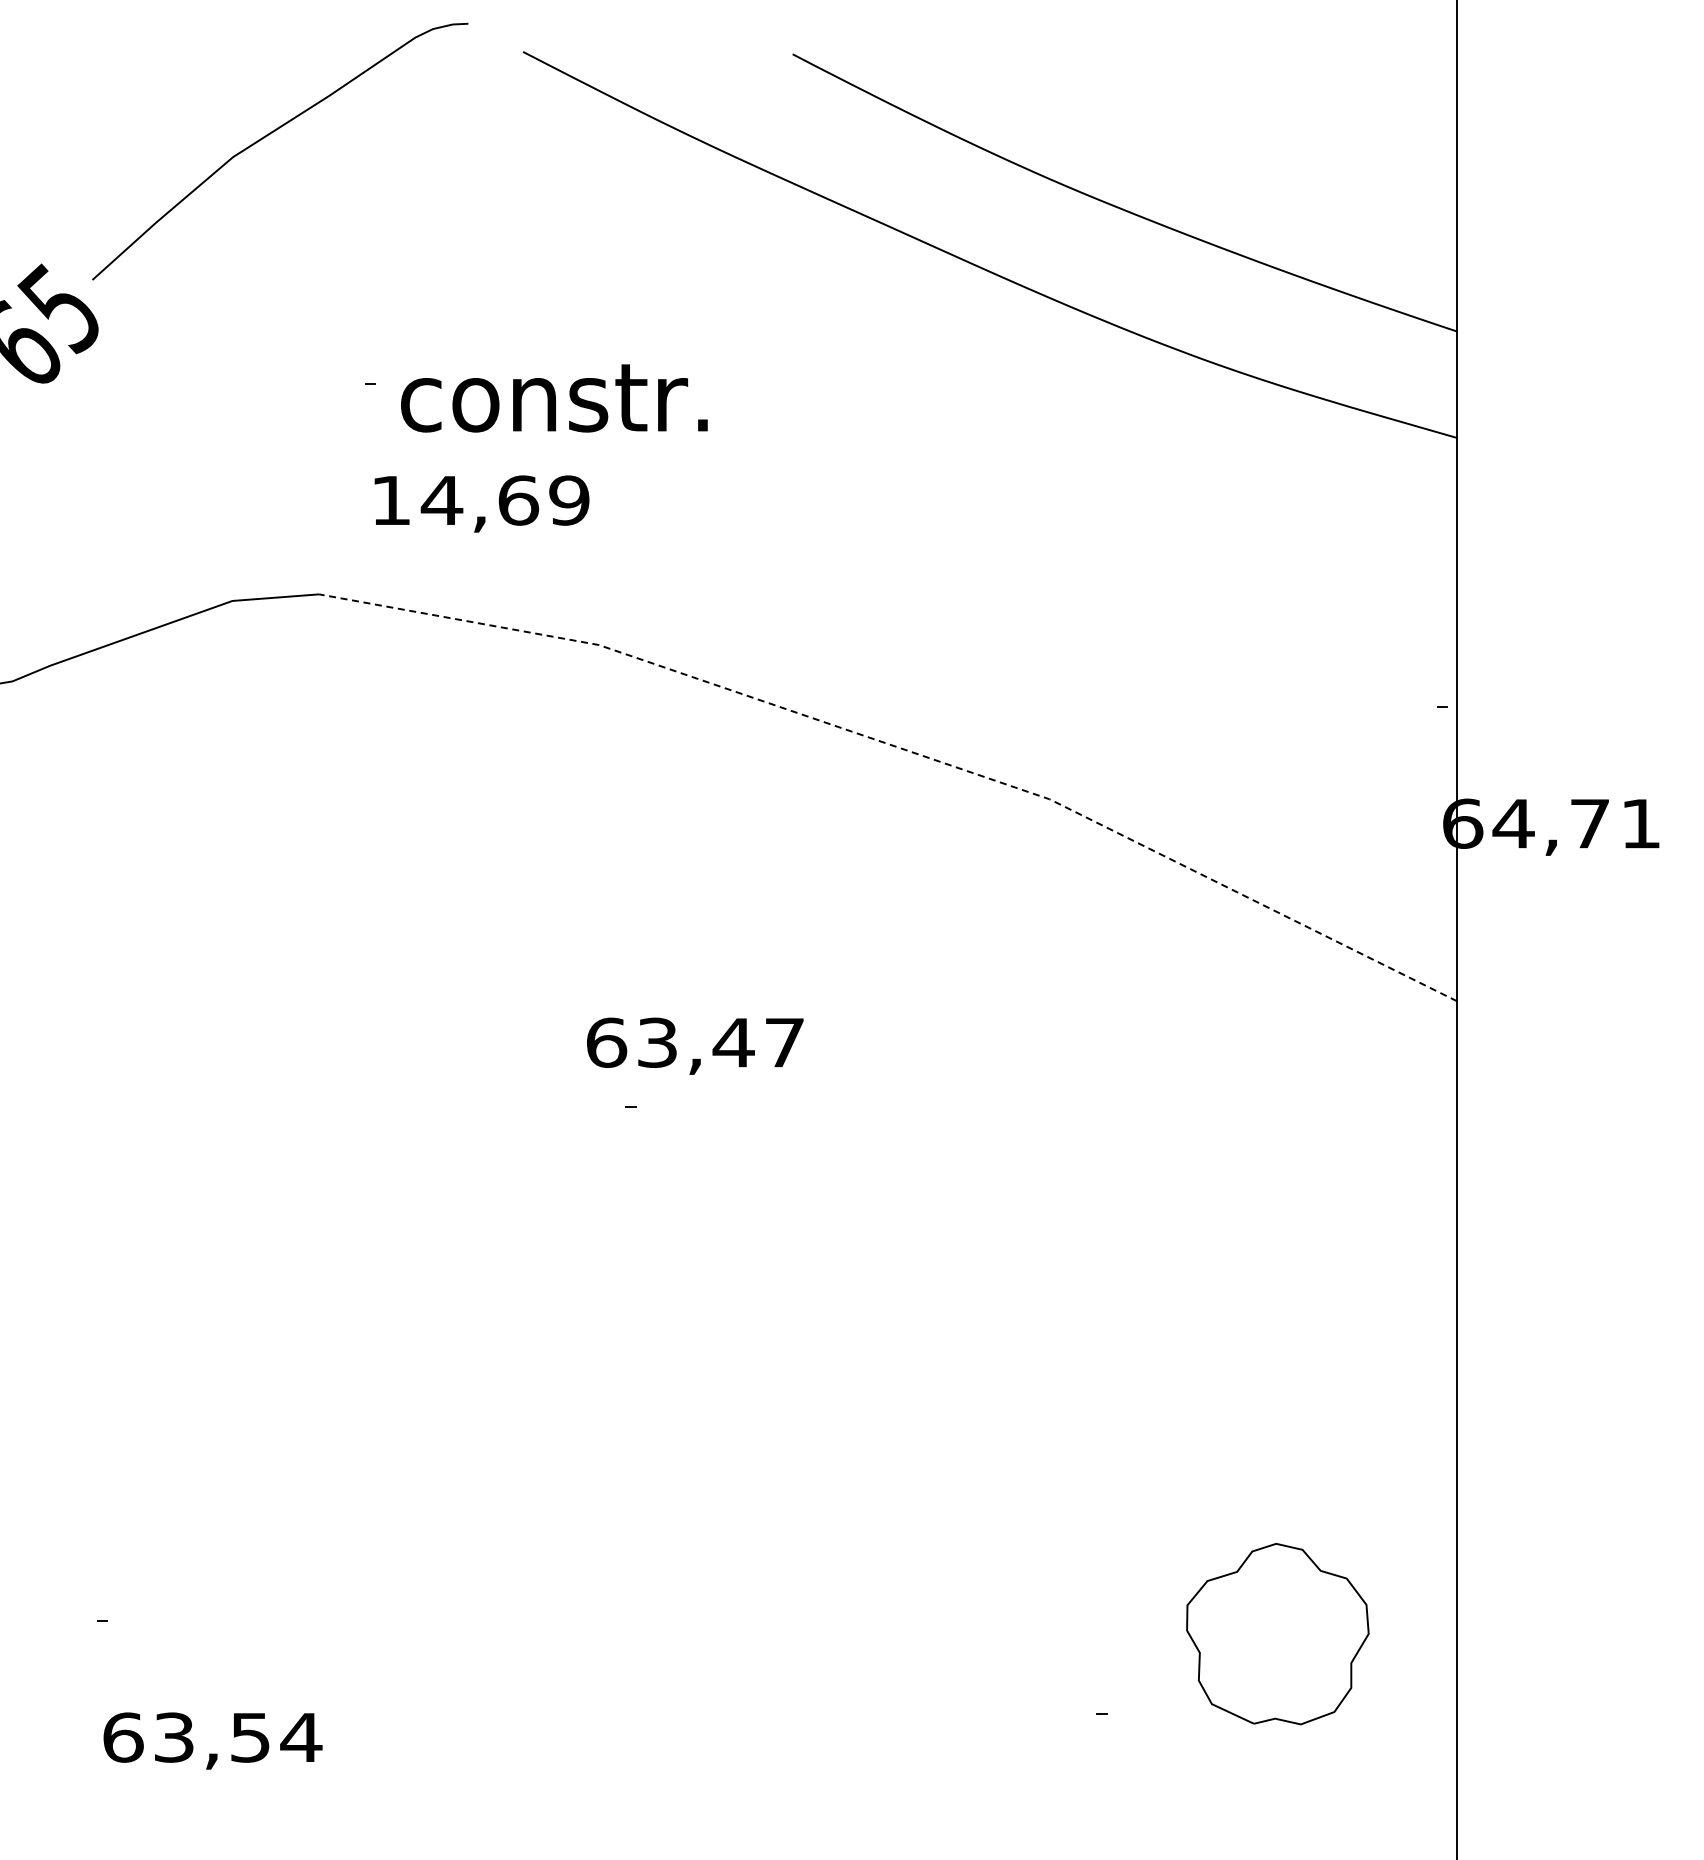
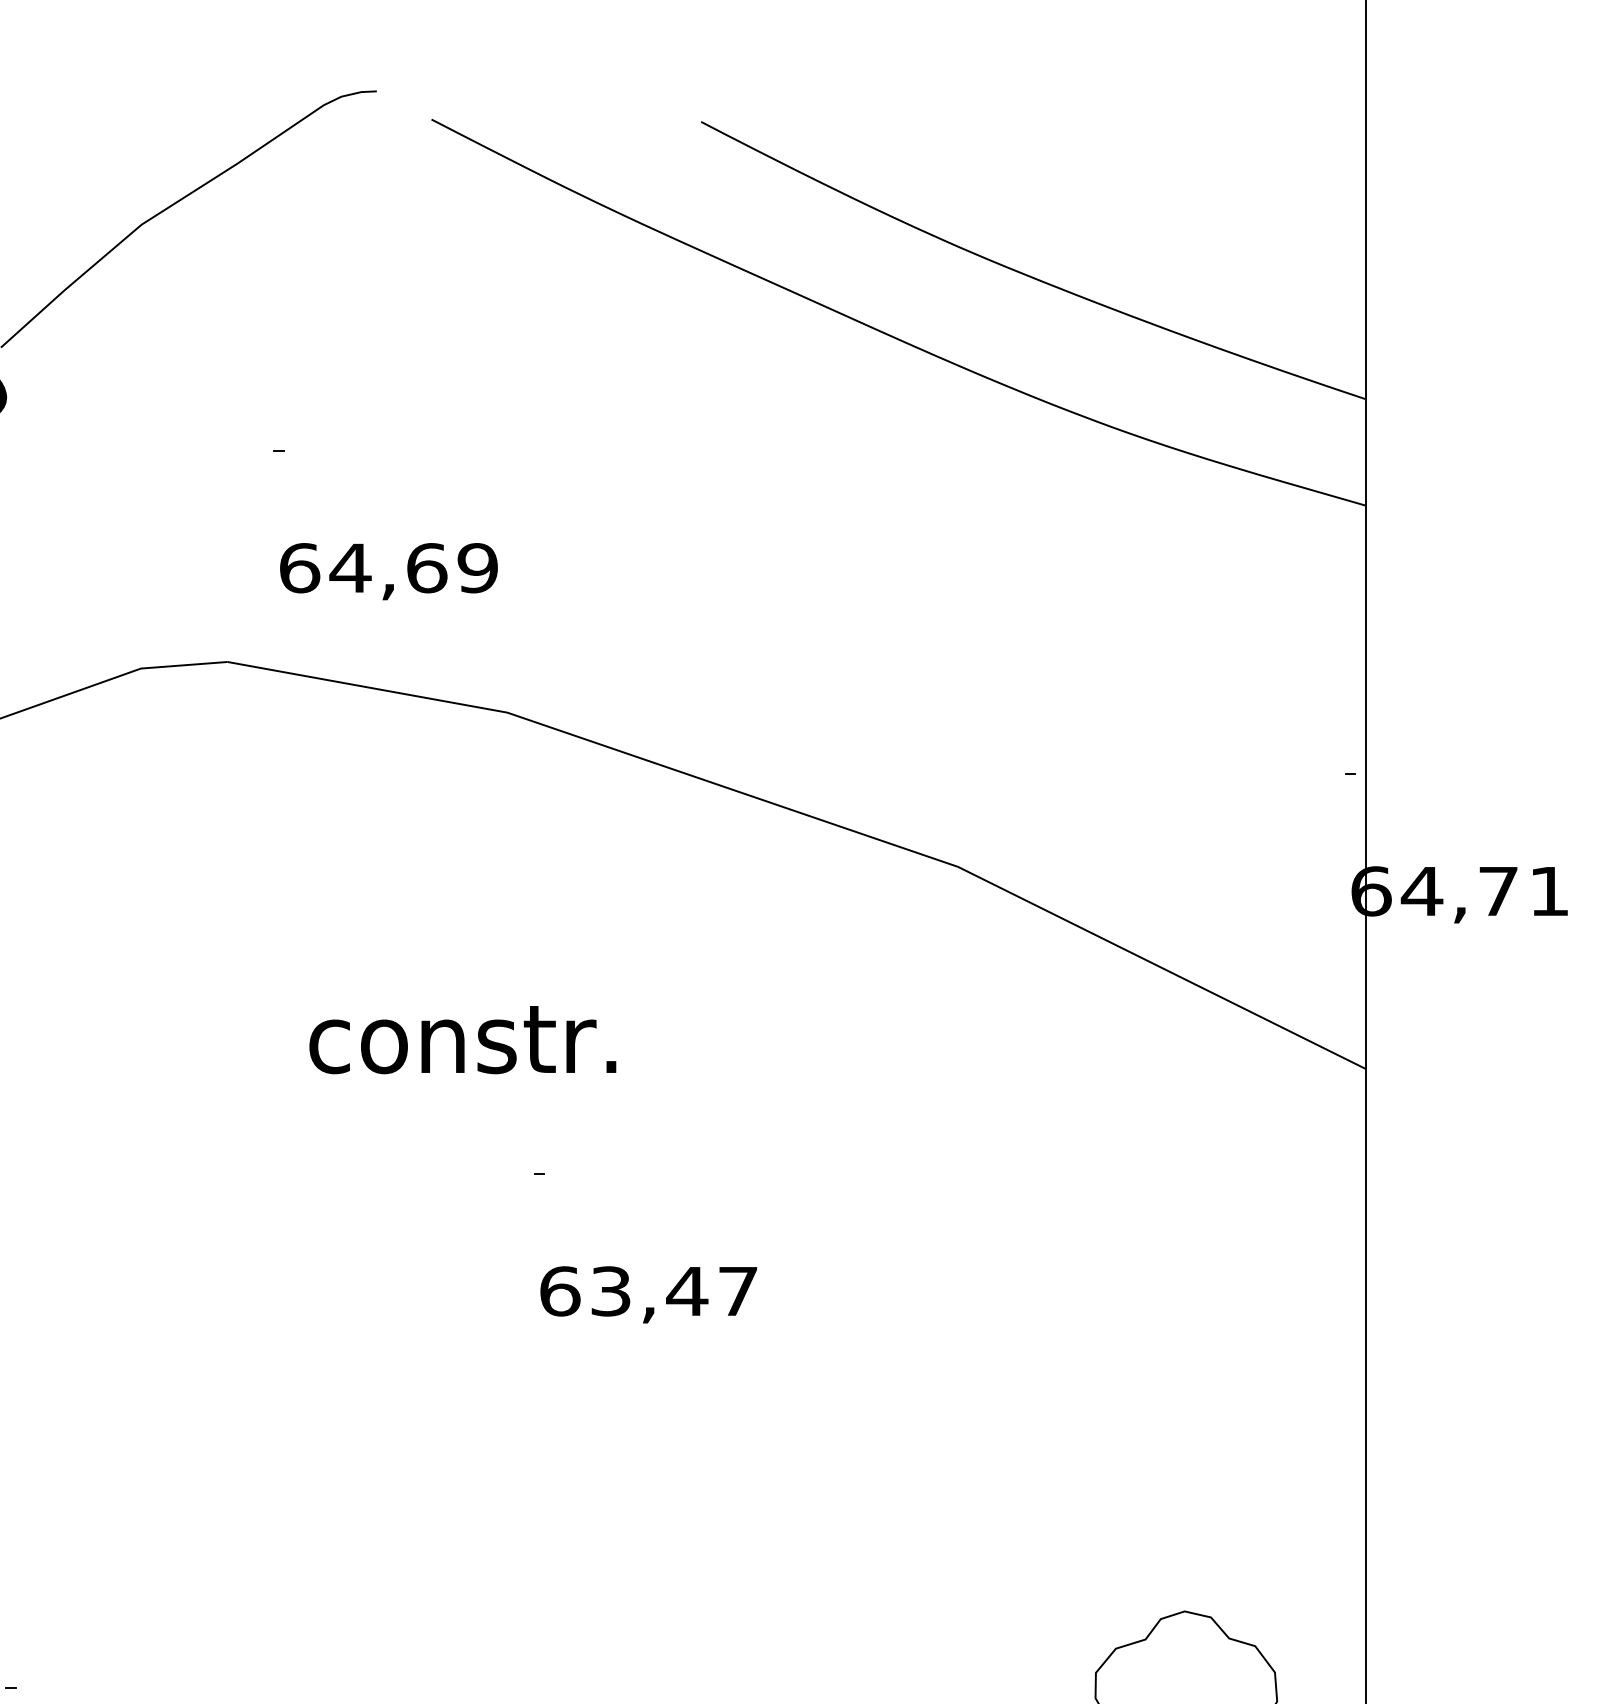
text: (554, 398) -> (462, 1040), moved
text: (391, 500) -> (299, 568), 14,69 -> 64,69
line: (904, 749) -> (812, 817), dashed -> solid
text: (695, 1045) -> (648, 1294), moved

